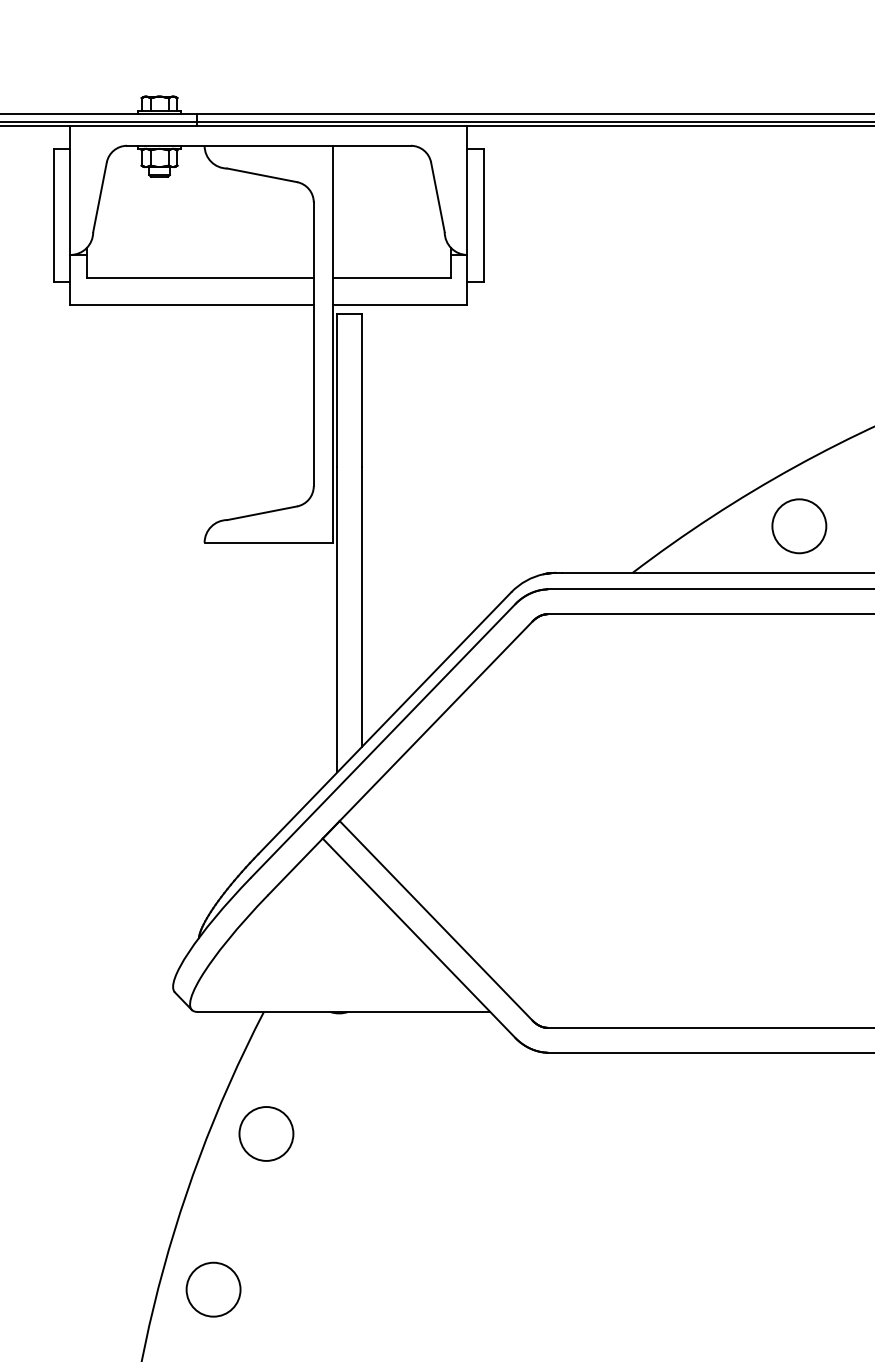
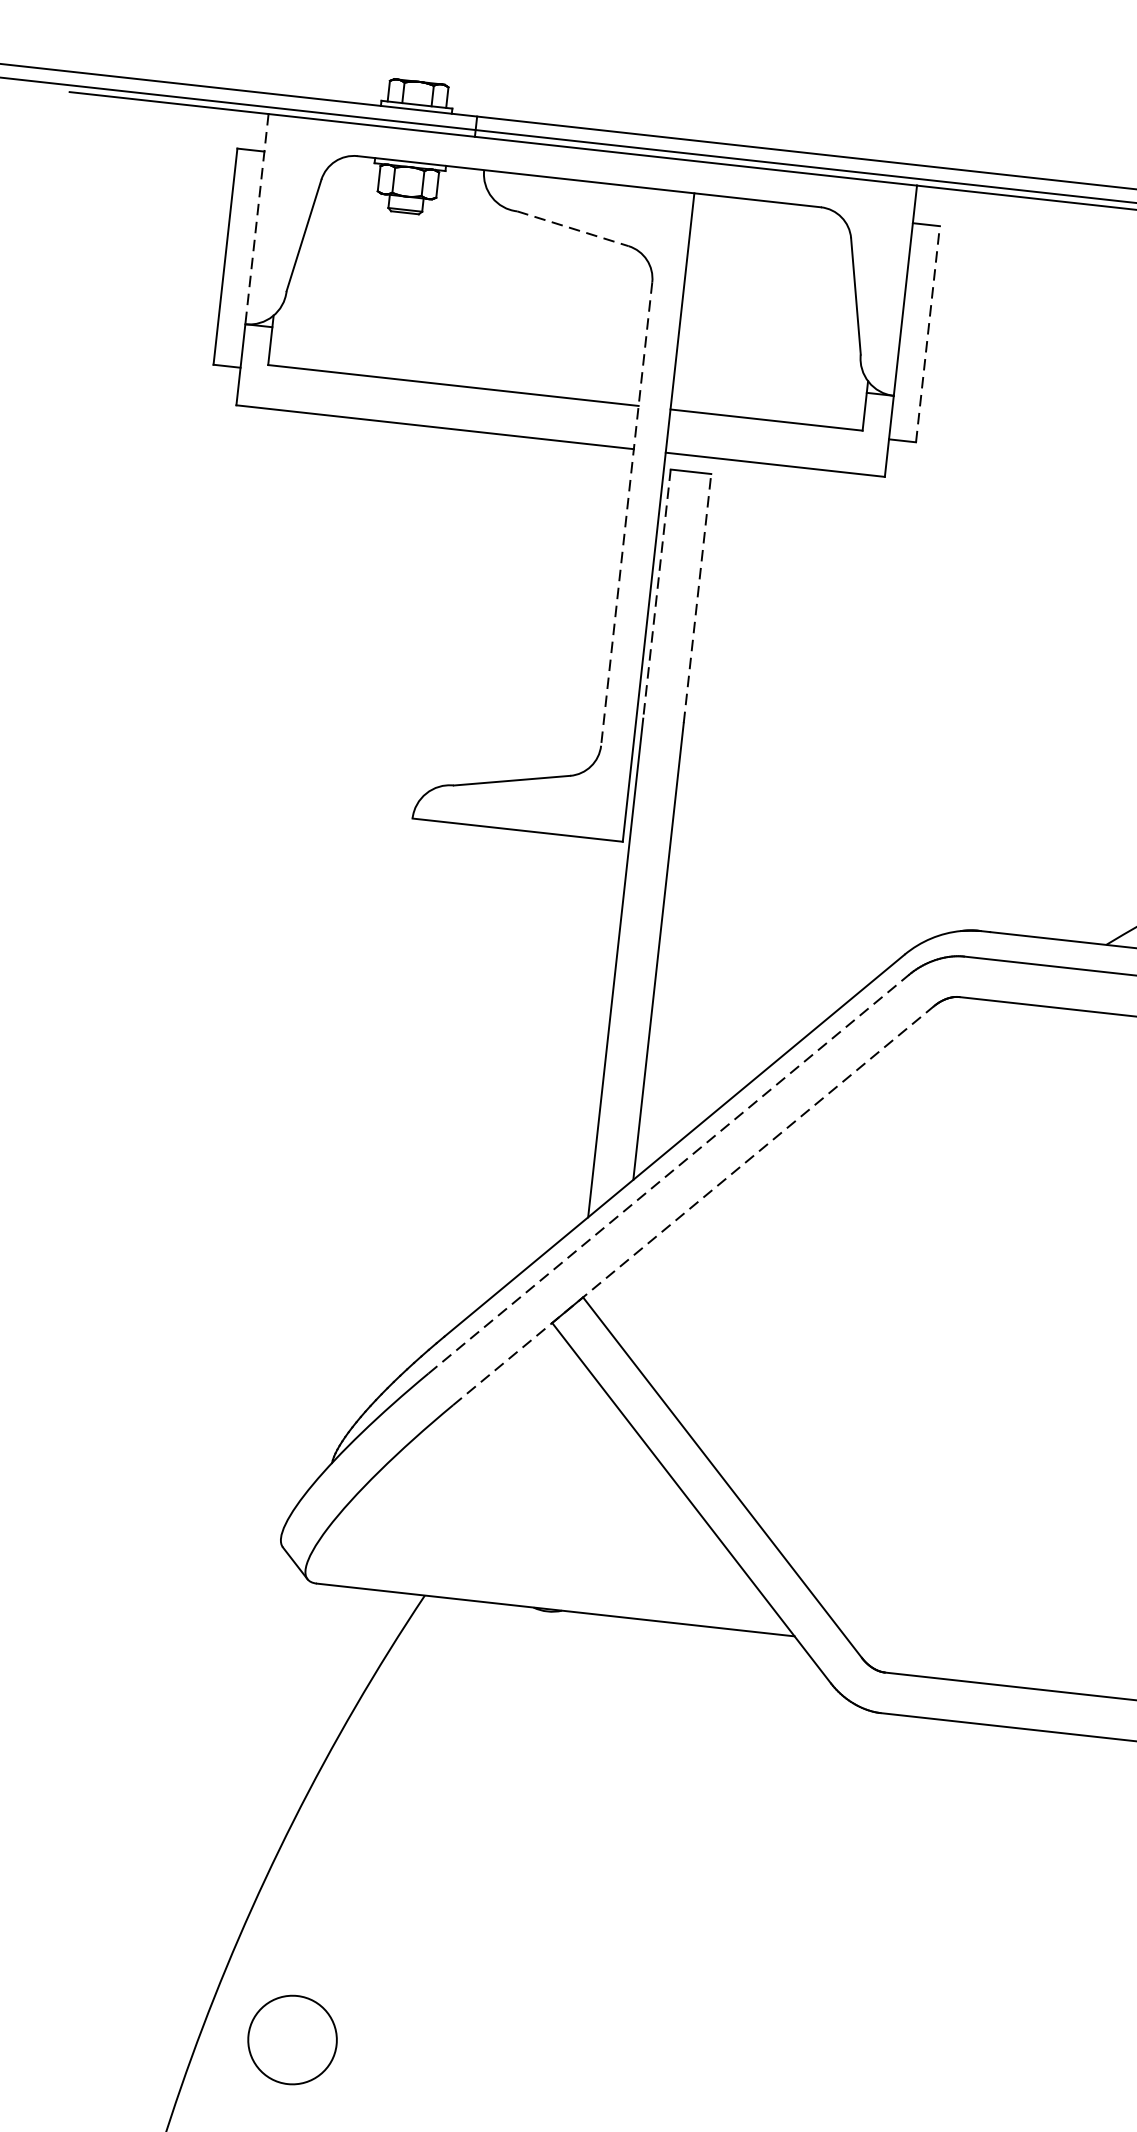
line: (262, 175) -> (573, 229), solid -> dashed
line: (70, 191) -> (256, 220), solid -> dashed
line: (484, 214) -> (928, 332), solid -> dashed
line: (313, 344) -> (626, 514), solid -> dashed
line: (362, 390) -> (697, 598), solid -> dashed
line: (337, 391) -> (656, 595), solid -> dashed
line: (383, 740) -> (669, 1173), solid -> dashed
line: (400, 757) -> (693, 1204), solid -> dashed
circle: (266, 1133) -> (407, 1794), removed

